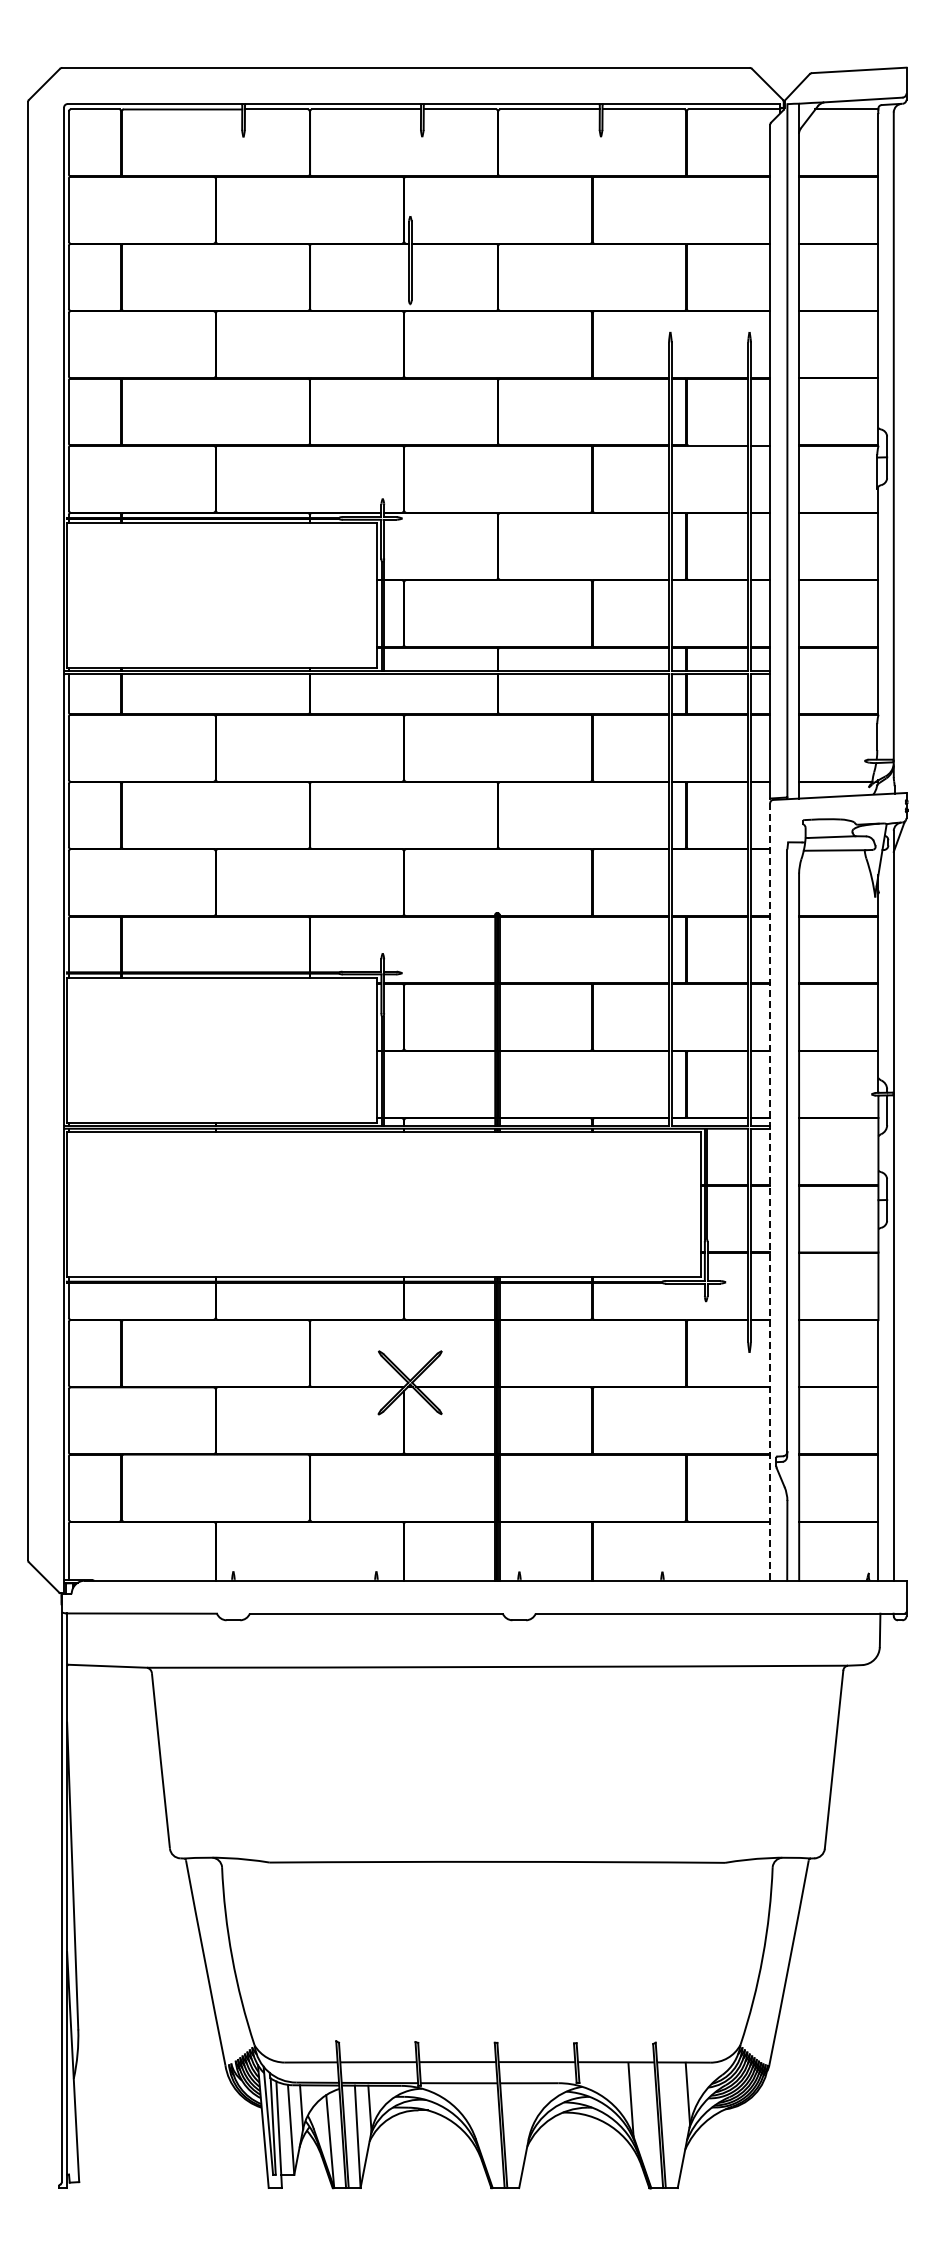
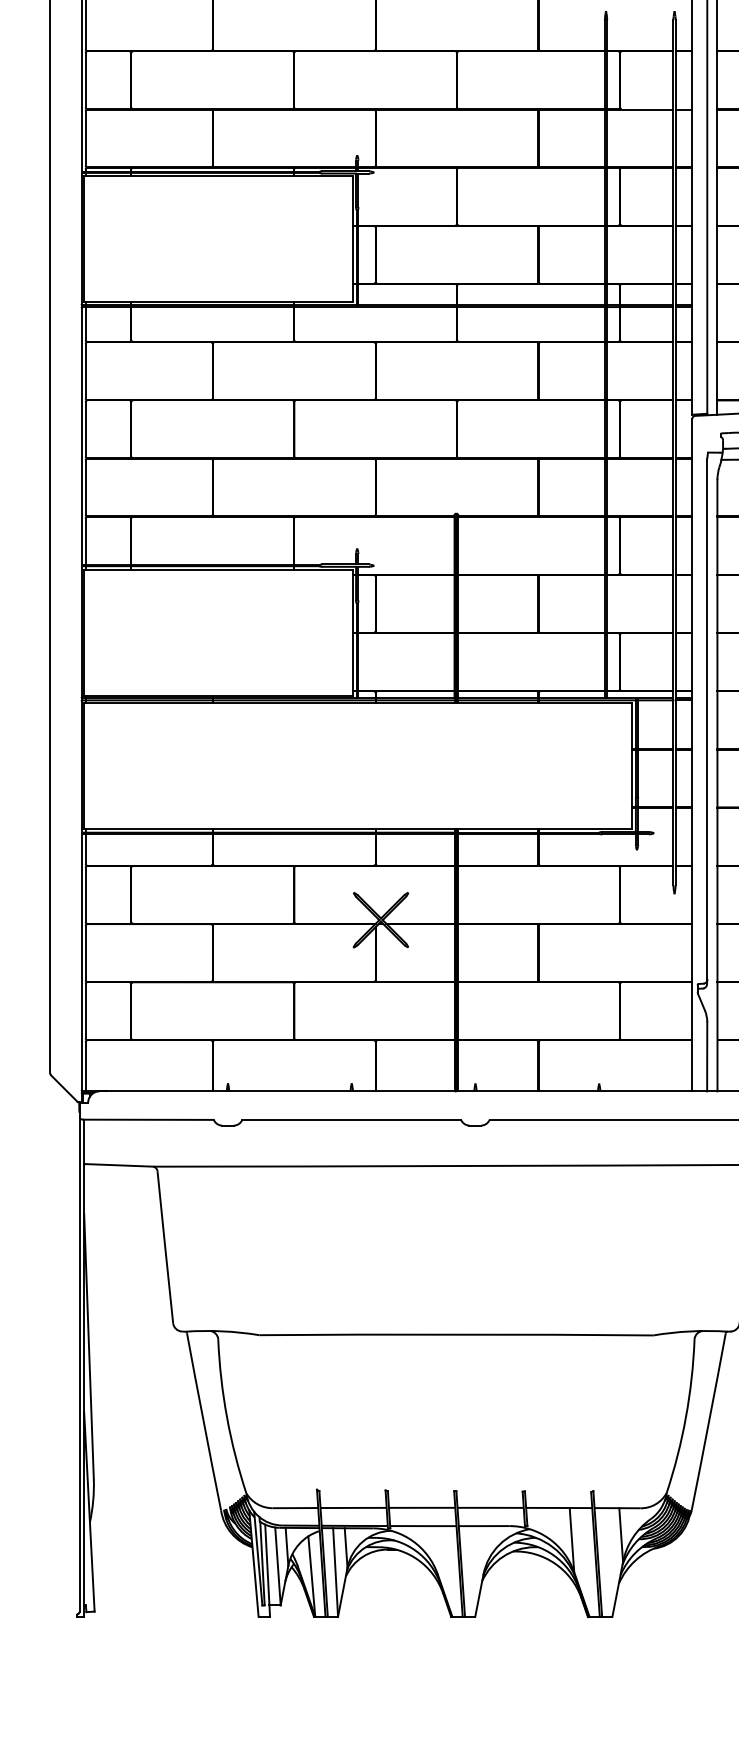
line: (770, 1191) -> (692, 754), dashed -> solid

